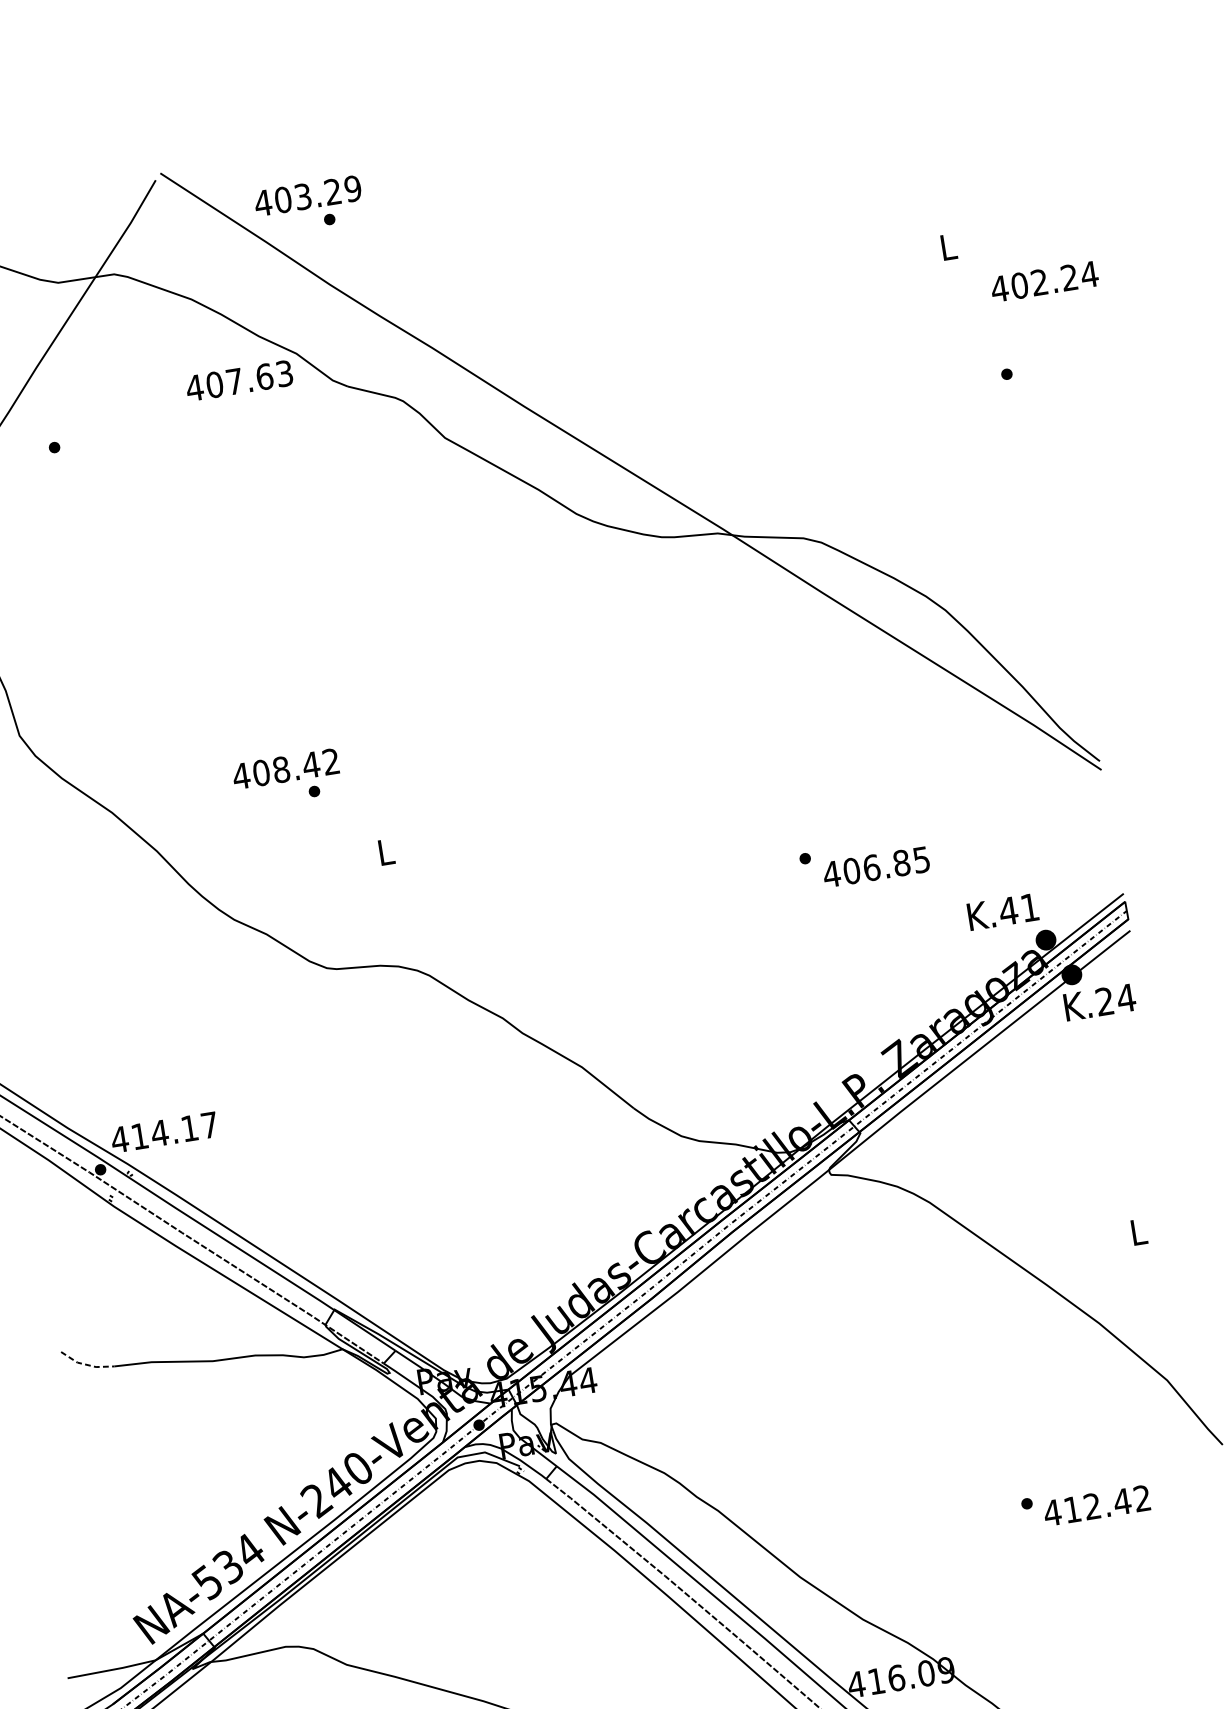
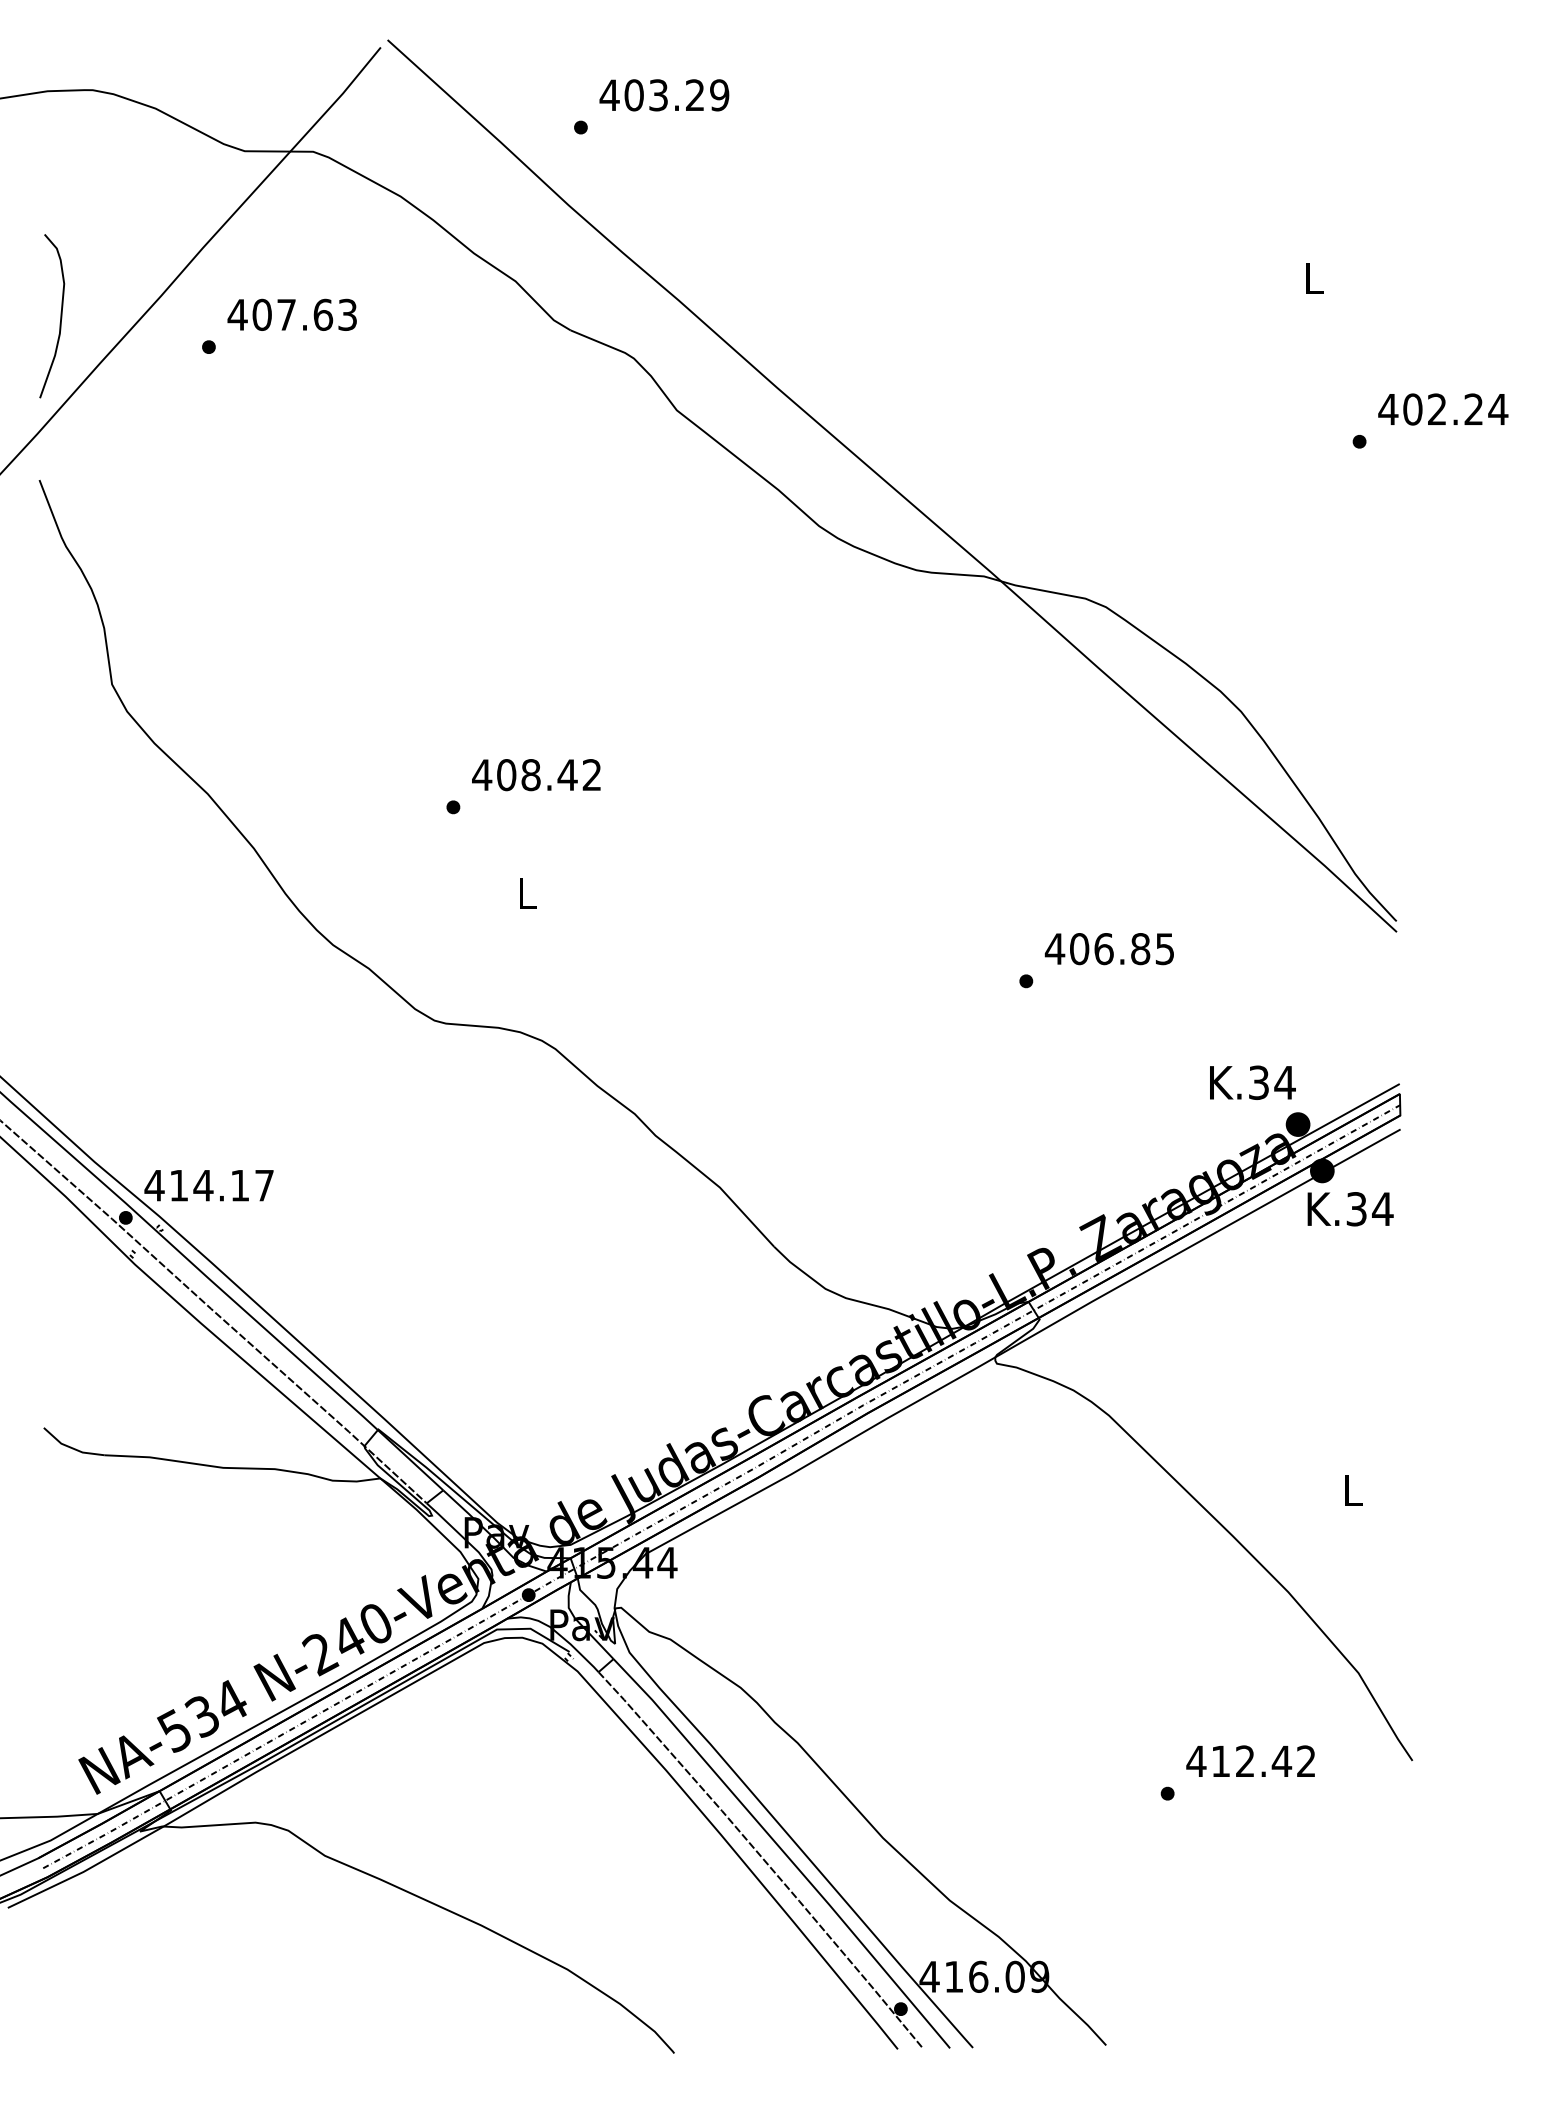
text: (308, 196) -> (664, 95), moved
text: (1044, 281) -> (1443, 409), moved
text: (238, 380) -> (291, 314), moved
text: (285, 769) -> (536, 775), moved
text: (875, 867) -> (1108, 949), moved
text: (1018, 909) -> (1271, 1082), K.41 -> K.34
text: (1104, 1001) -> (1356, 1209), K.24 -> K.34
line: (87, 1365) -> (72, 1448), dashed -> solid
text: (1096, 1505) -> (1250, 1760), moved

